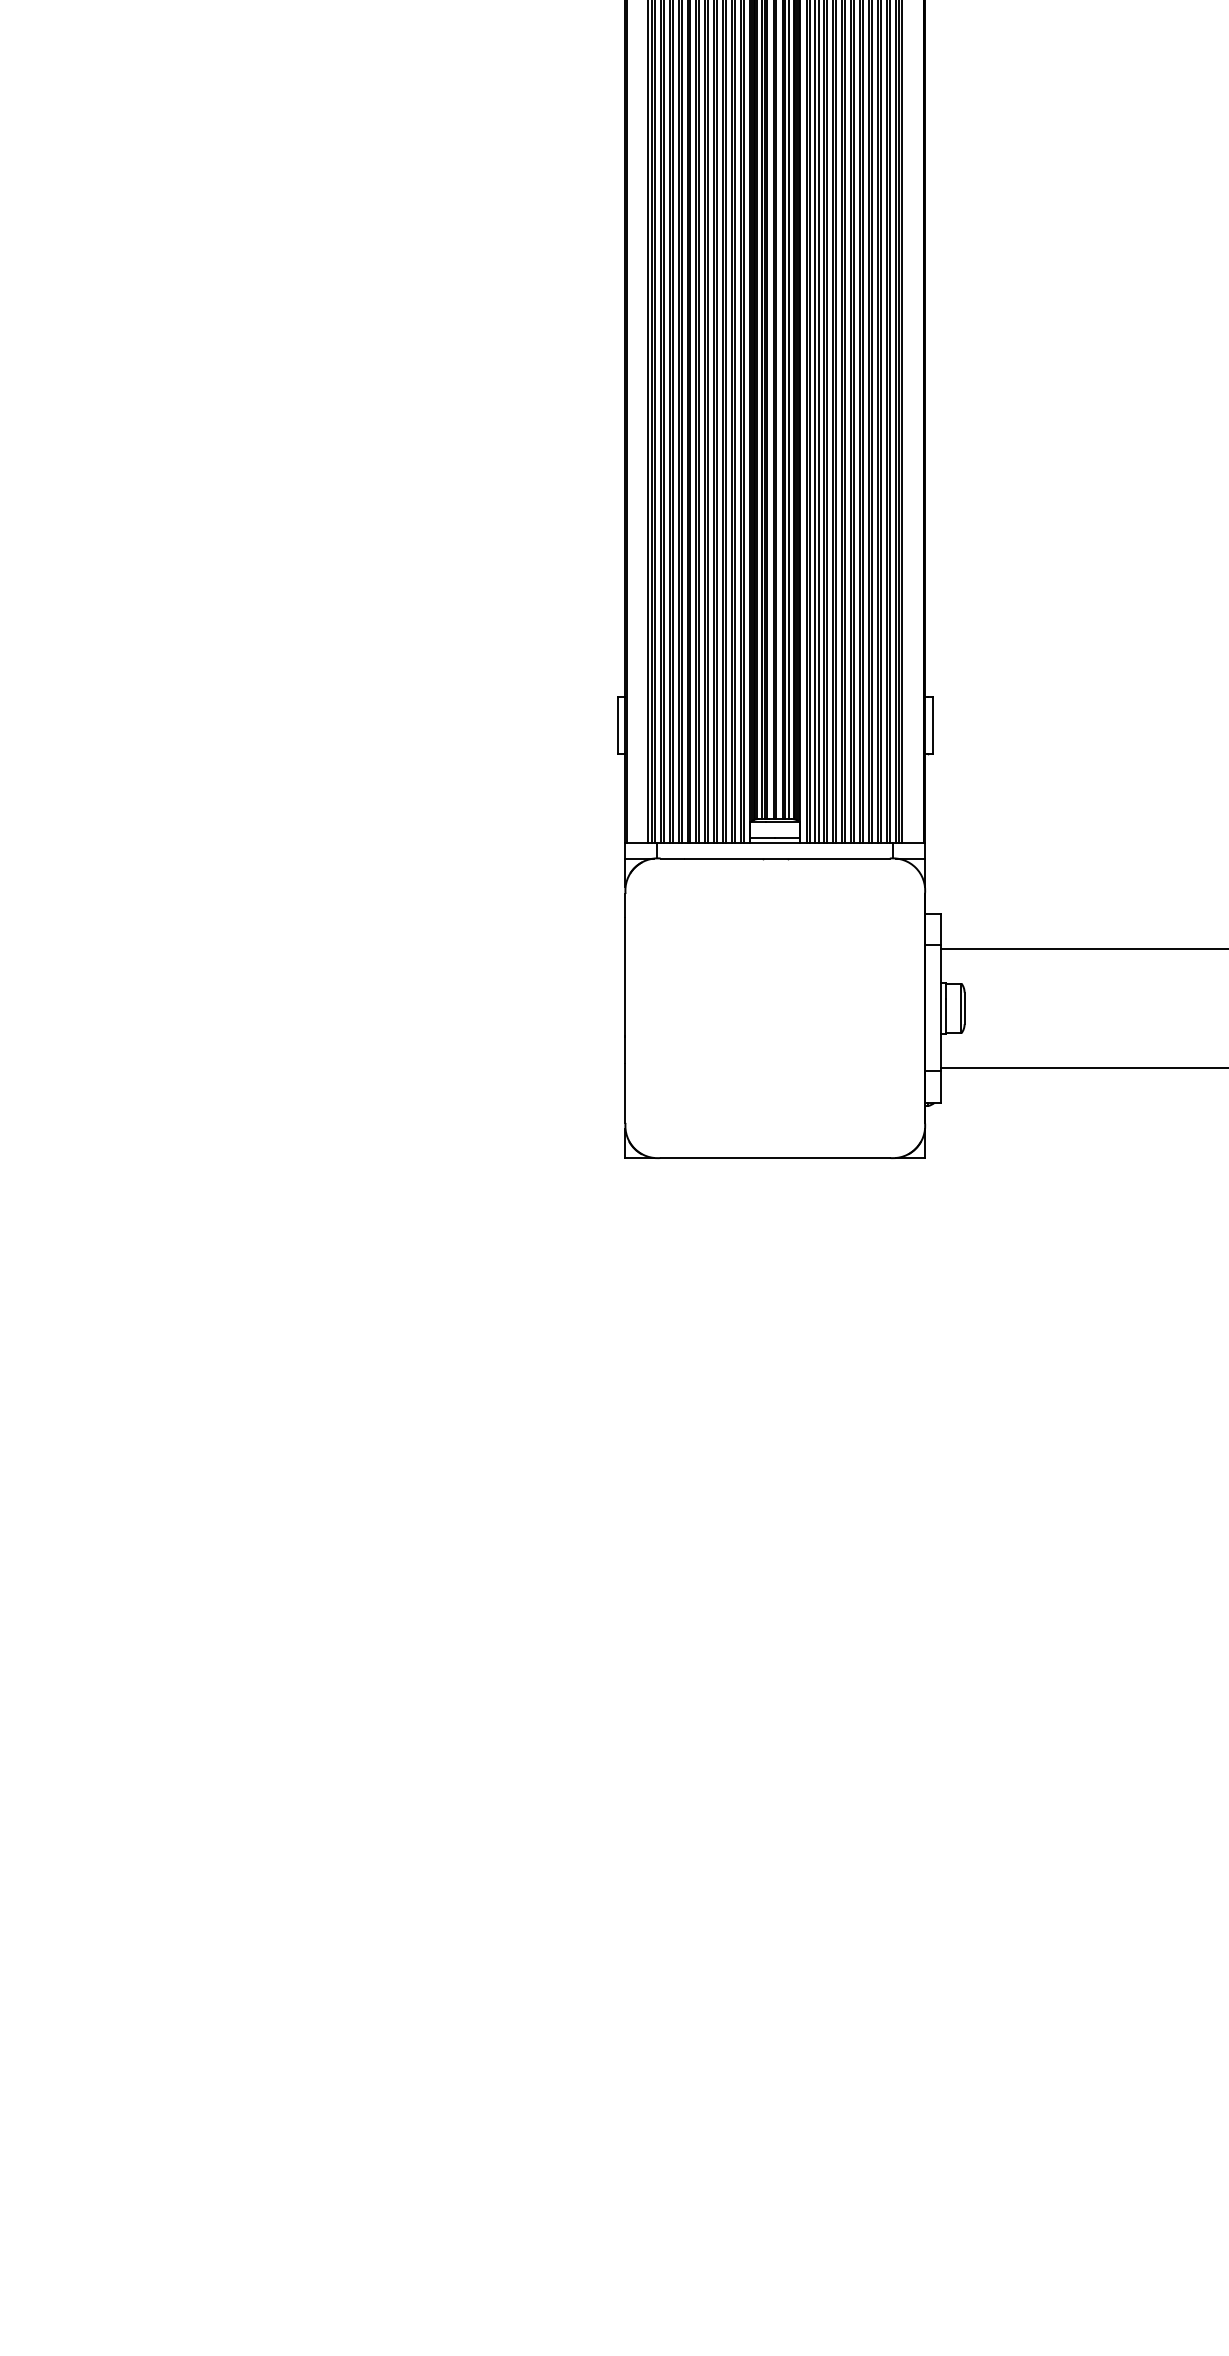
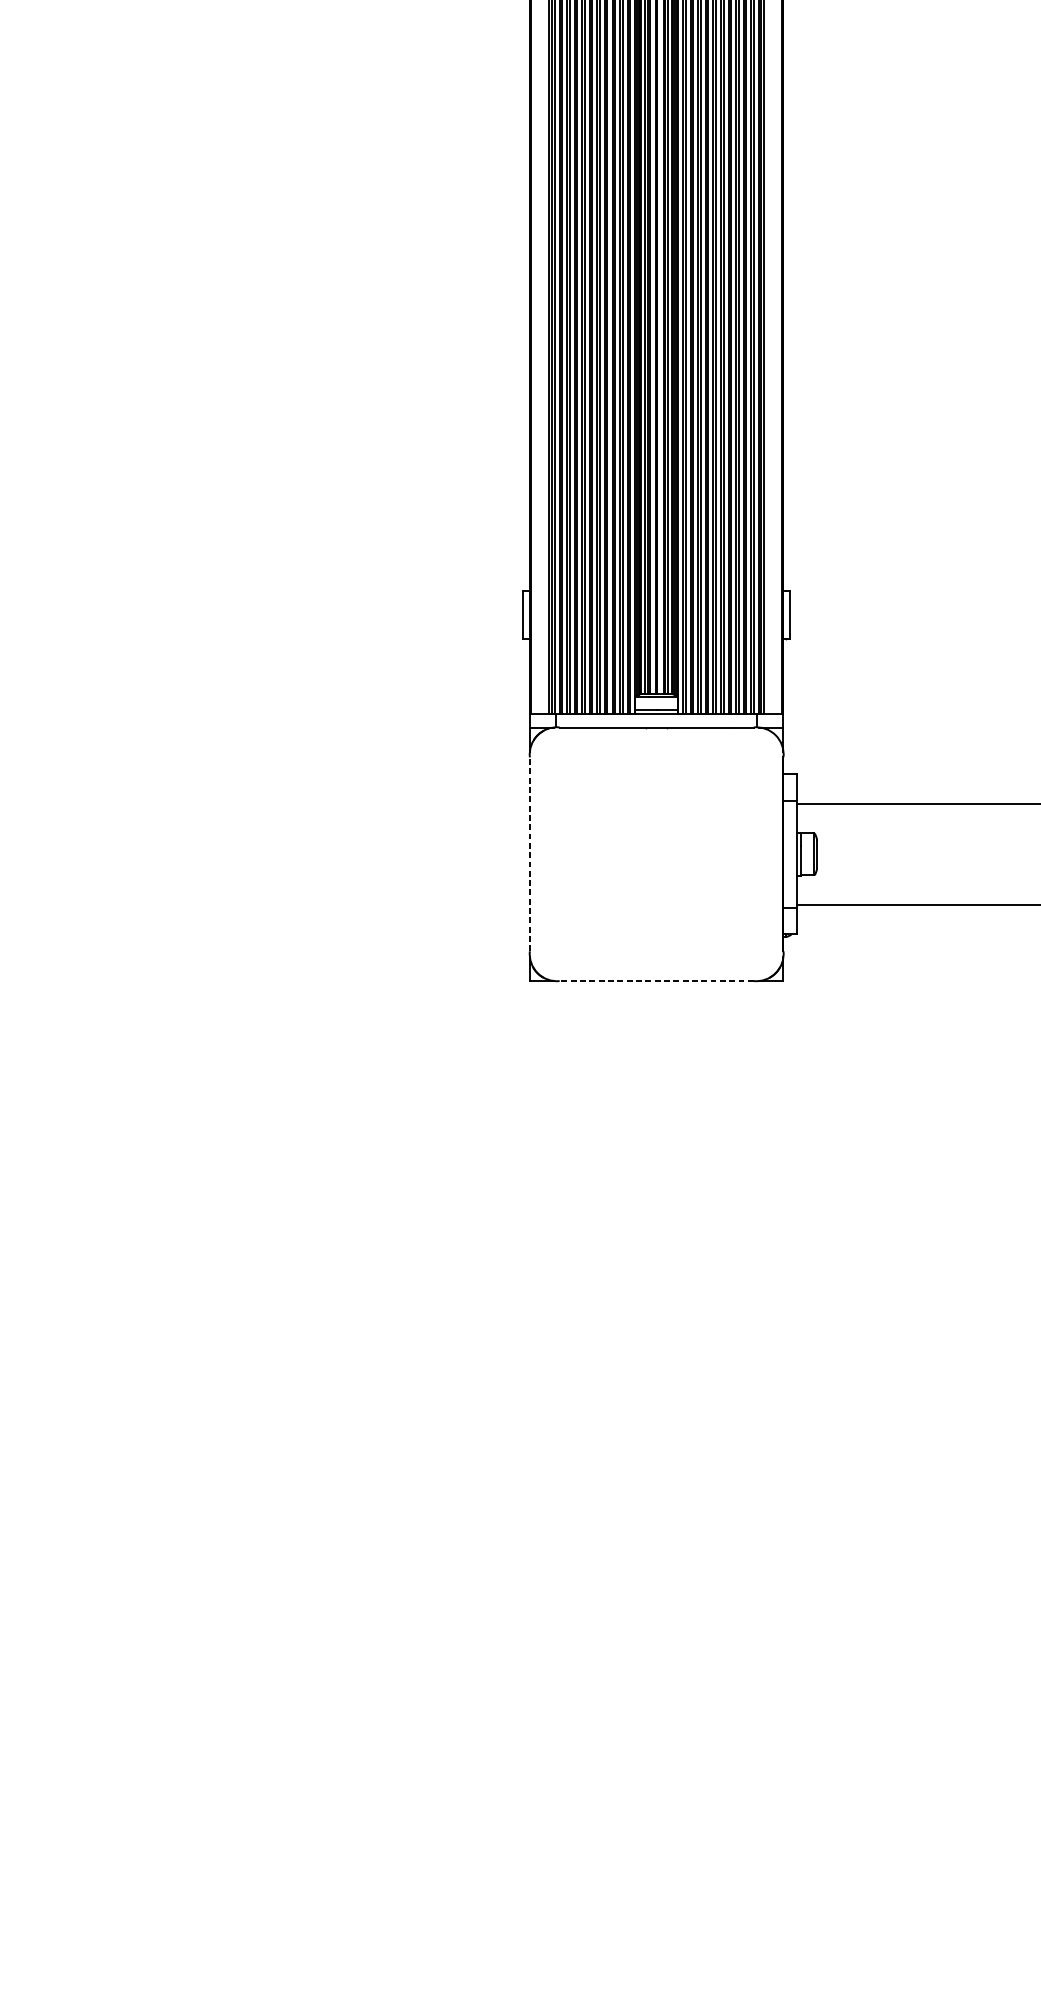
line: (625, 1007) -> (529, 853), solid -> dashed
line: (775, 1158) -> (656, 981), solid -> dashed

